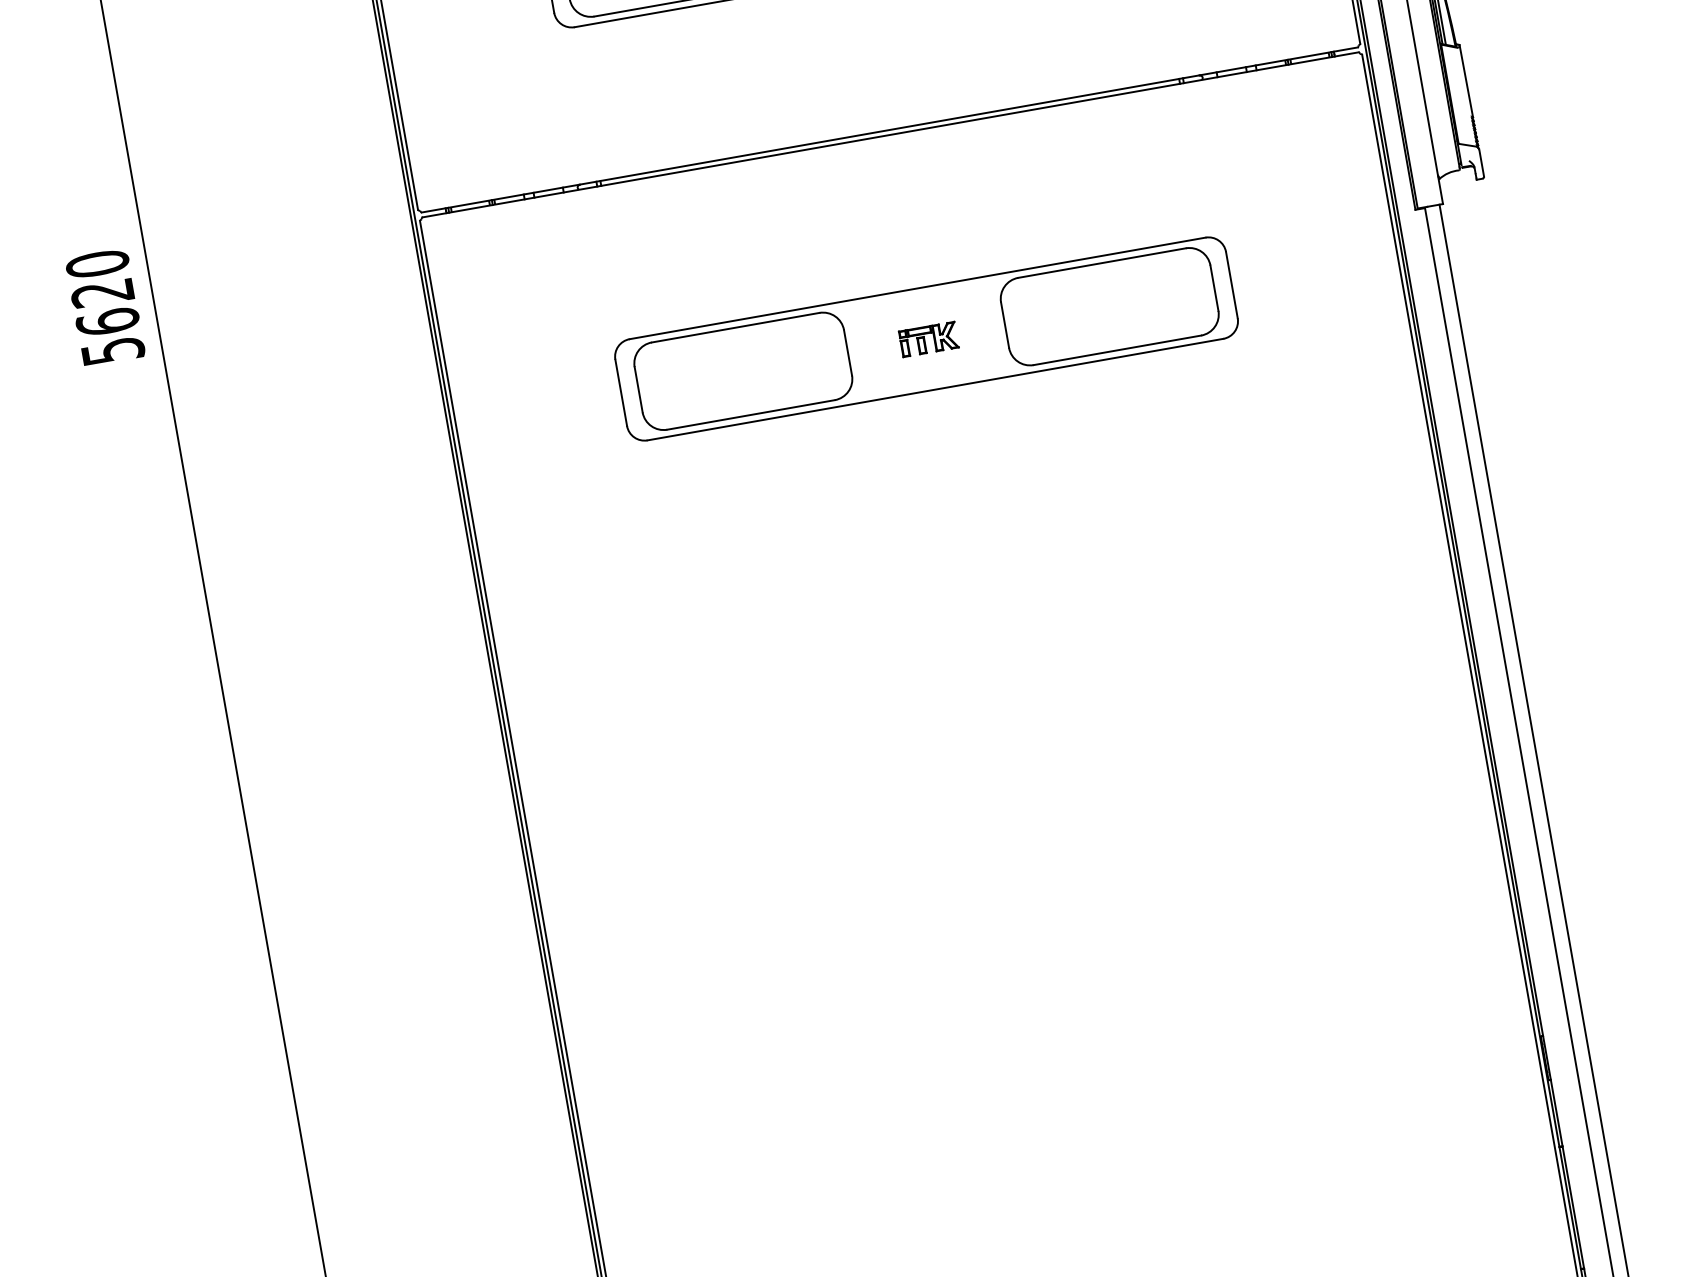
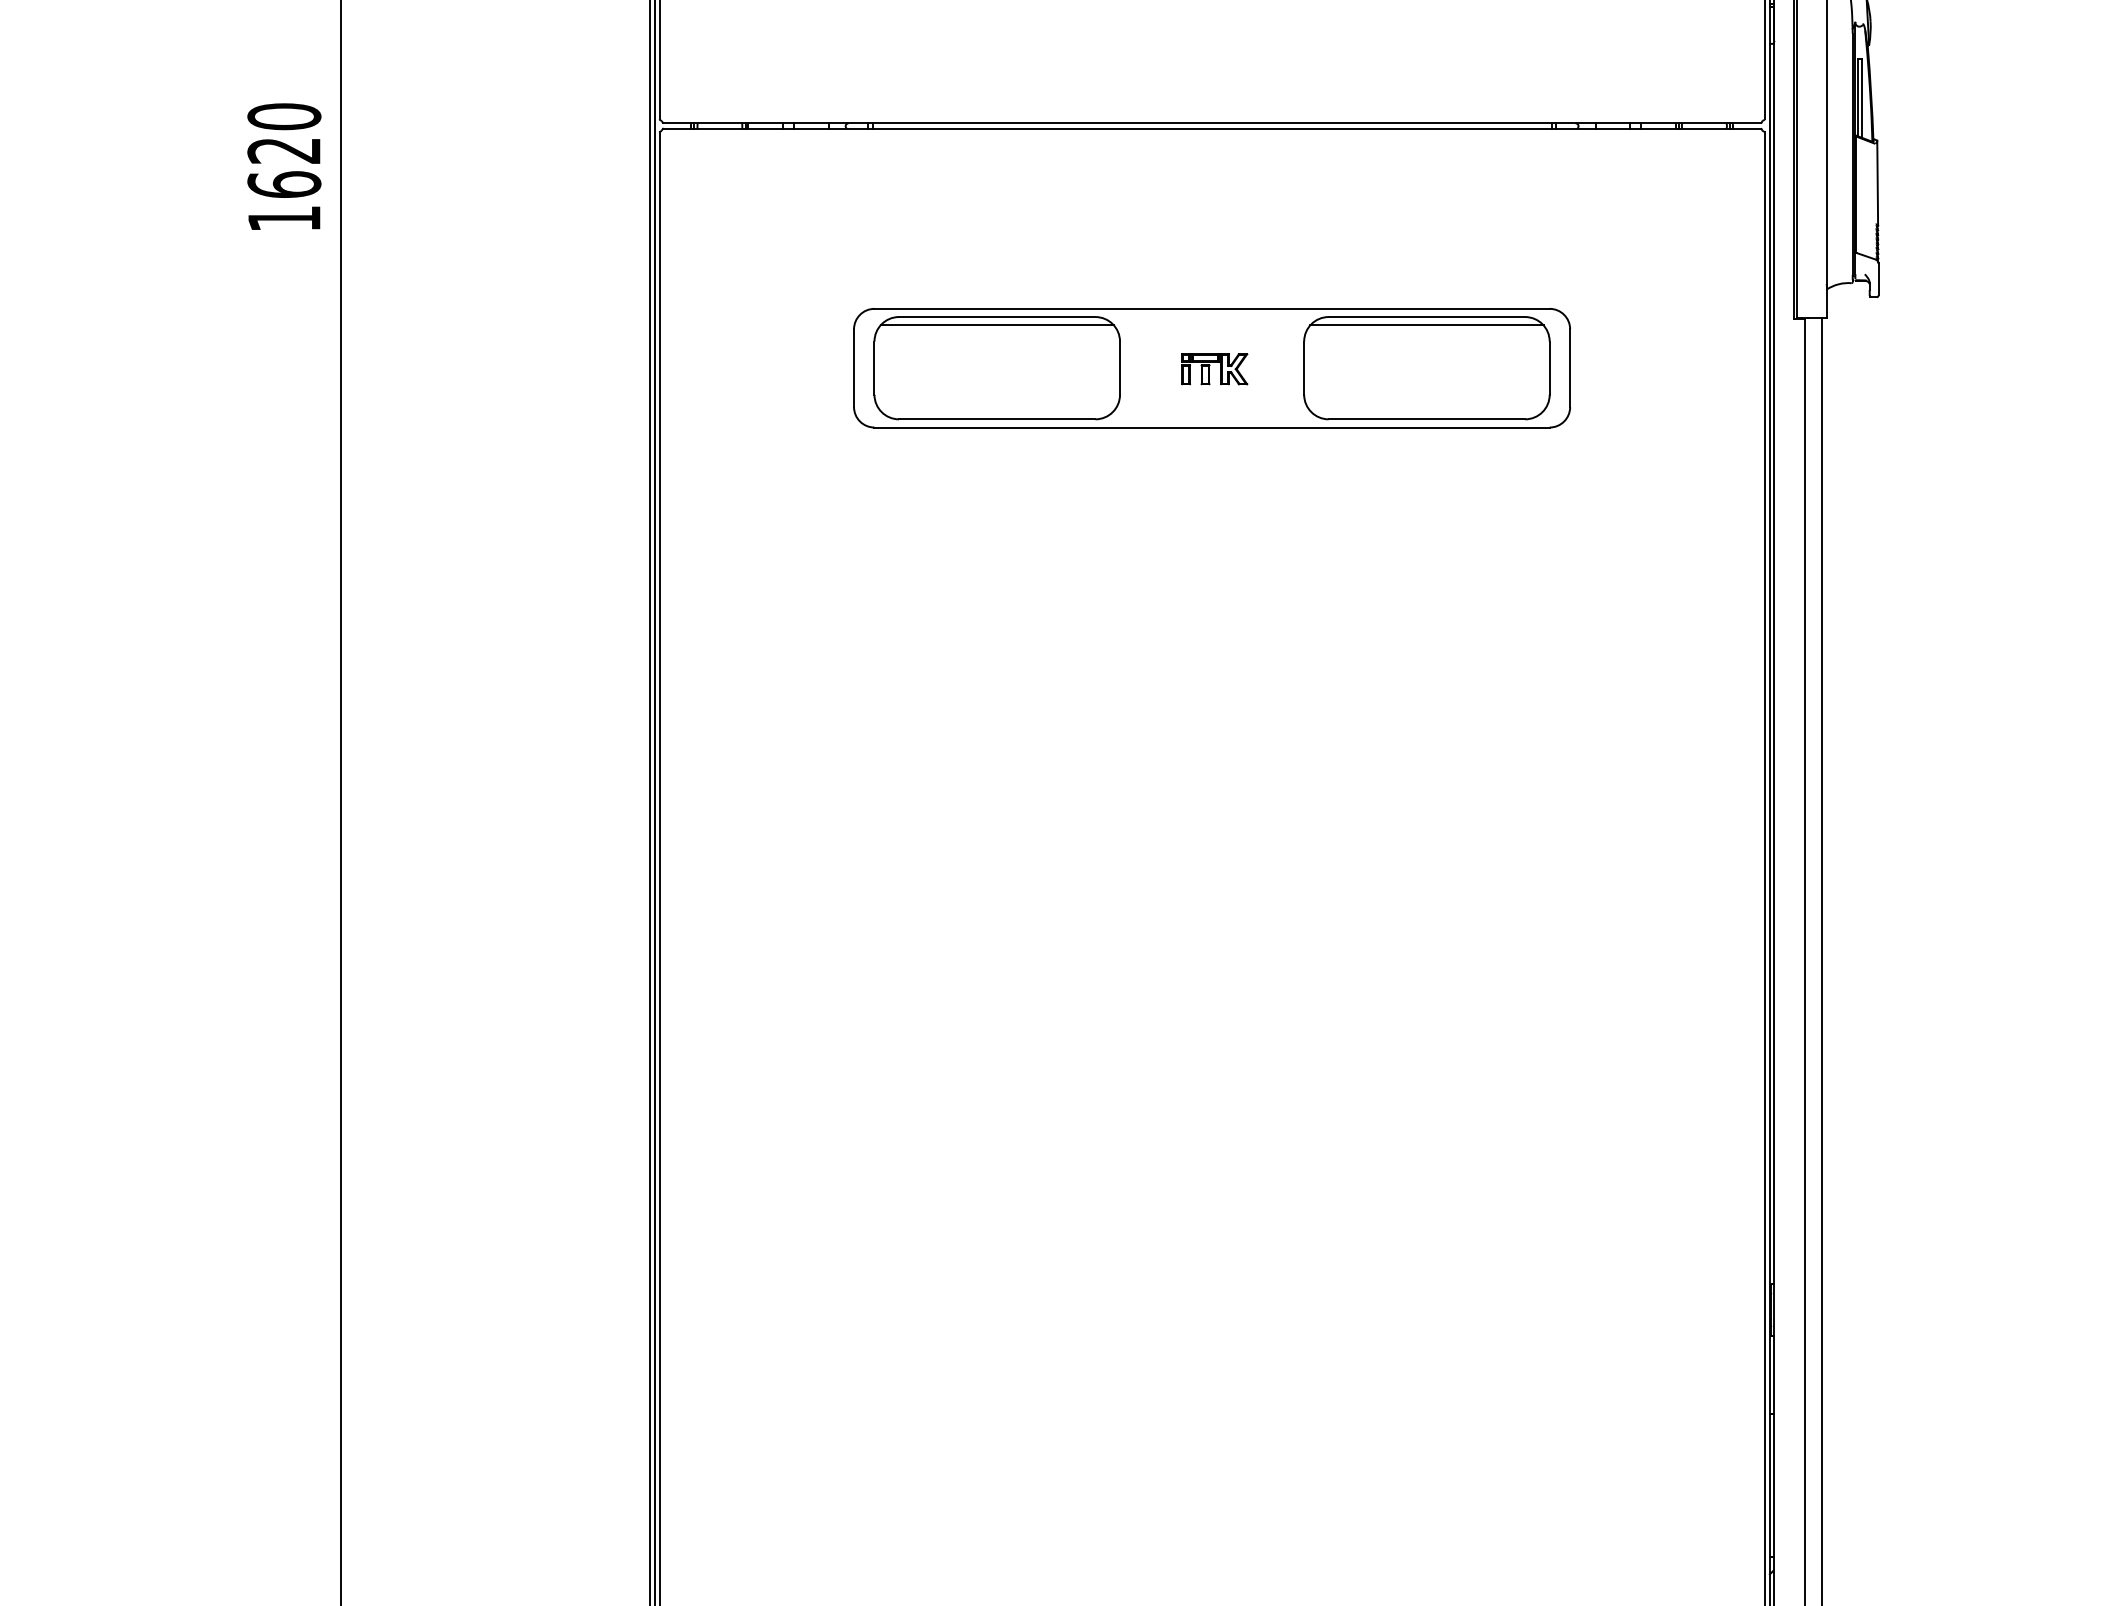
line: (1102, 270) -> (1426, 325), added
line: (737, 334) -> (997, 325), added
text: (113, 350) -> (284, 218), 5620 -> 1620

